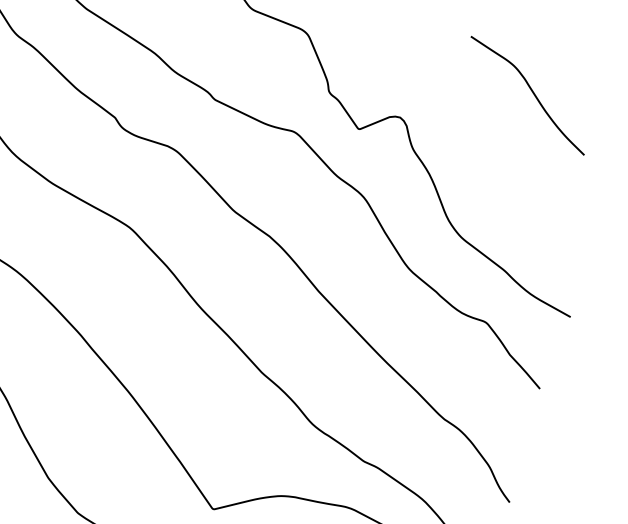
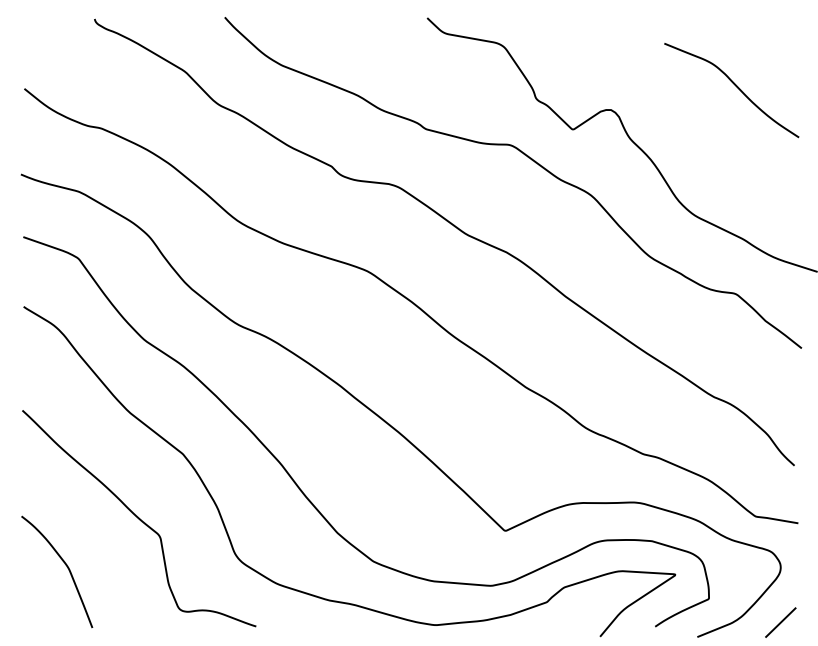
curve: (532, 92) -> (735, 86), moved

